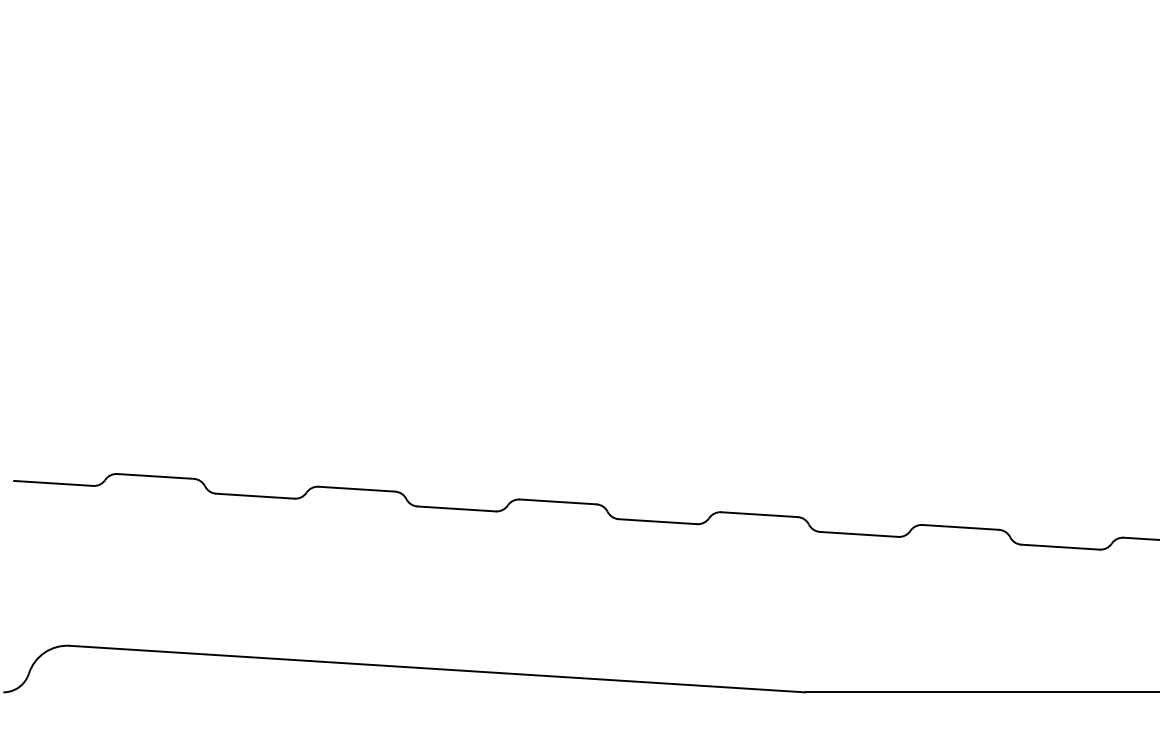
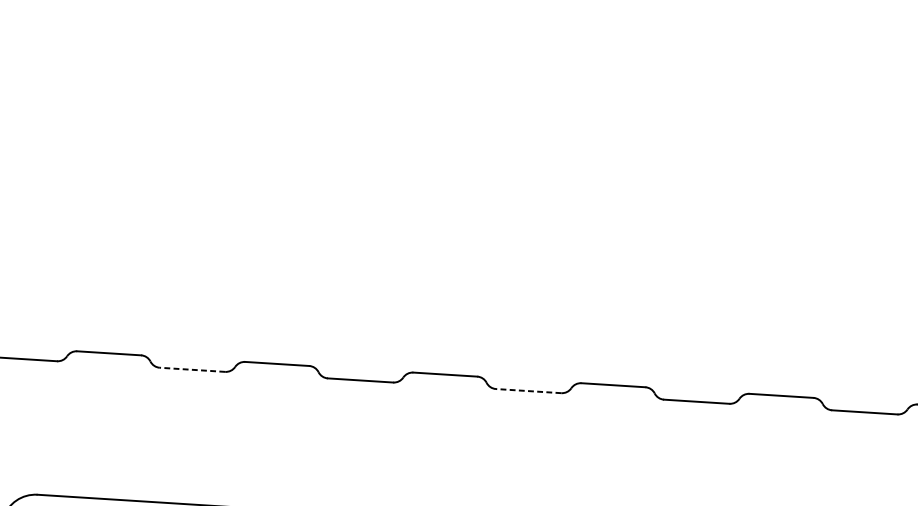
line: (254, 496) -> (191, 370), solid -> dashed
line: (657, 521) -> (528, 390), solid -> dashed

